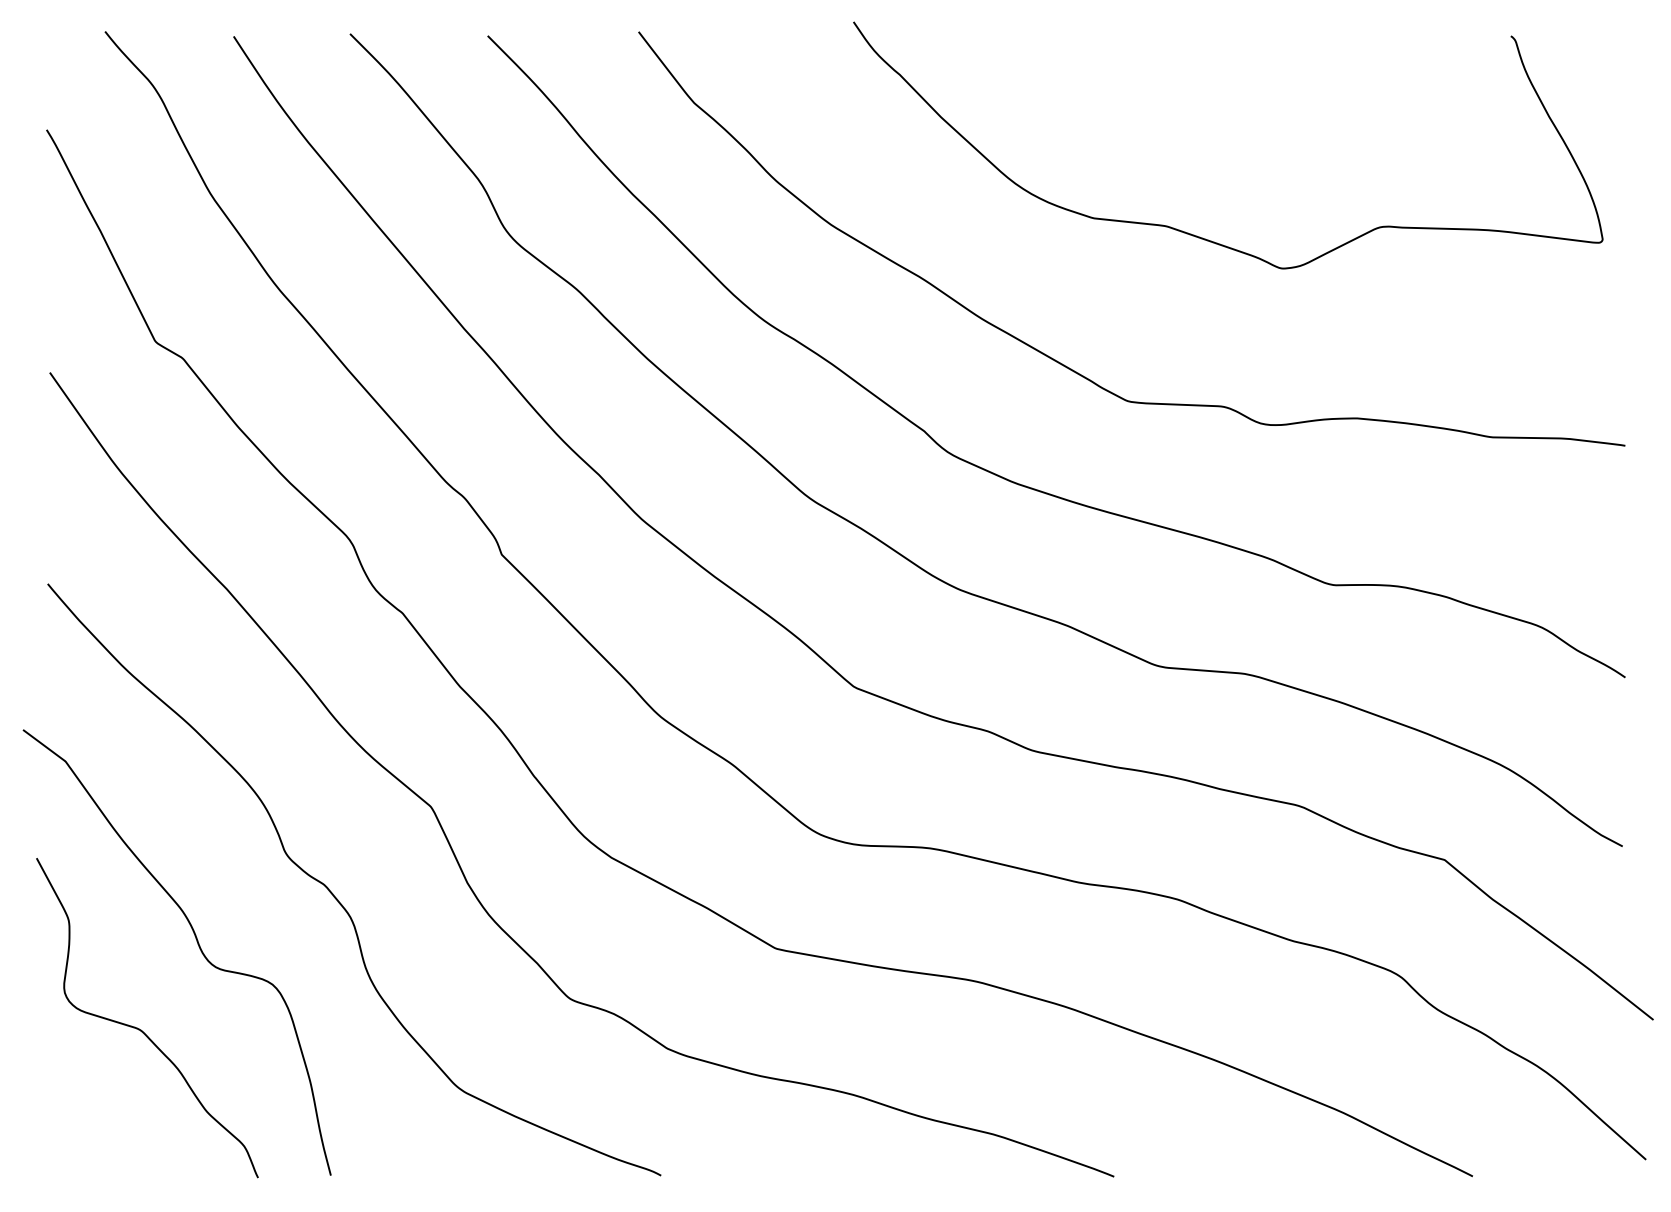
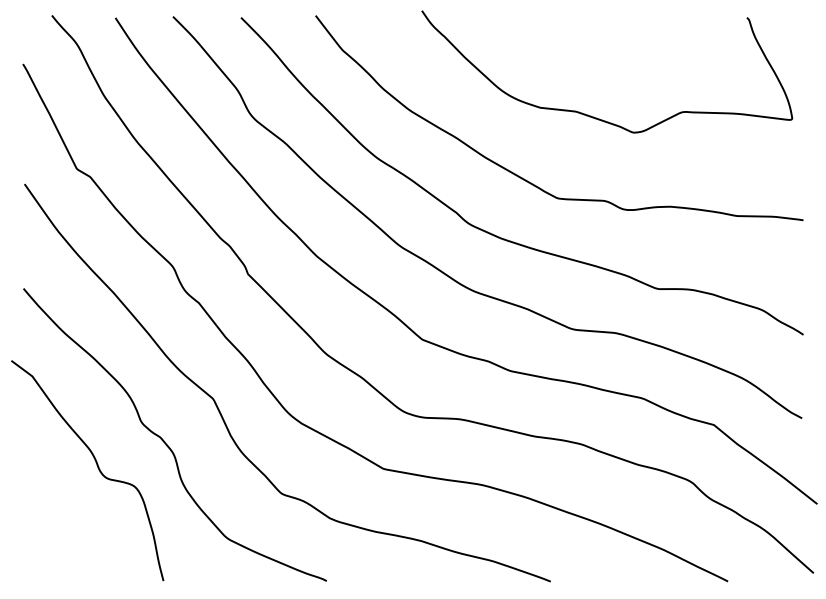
curve: (142, 1028) -> (70, 508), removed

